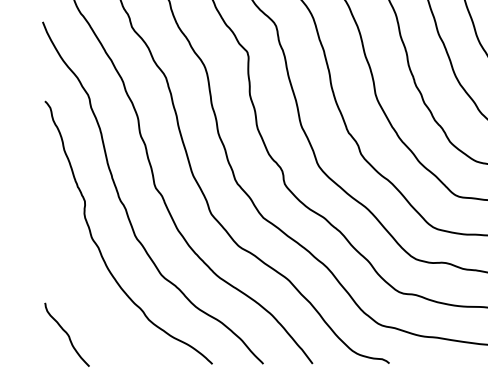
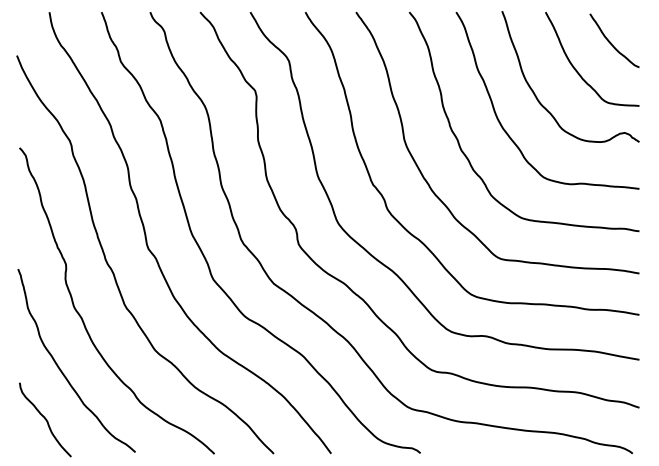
curve: (81, 291) -> (61, 369), added

